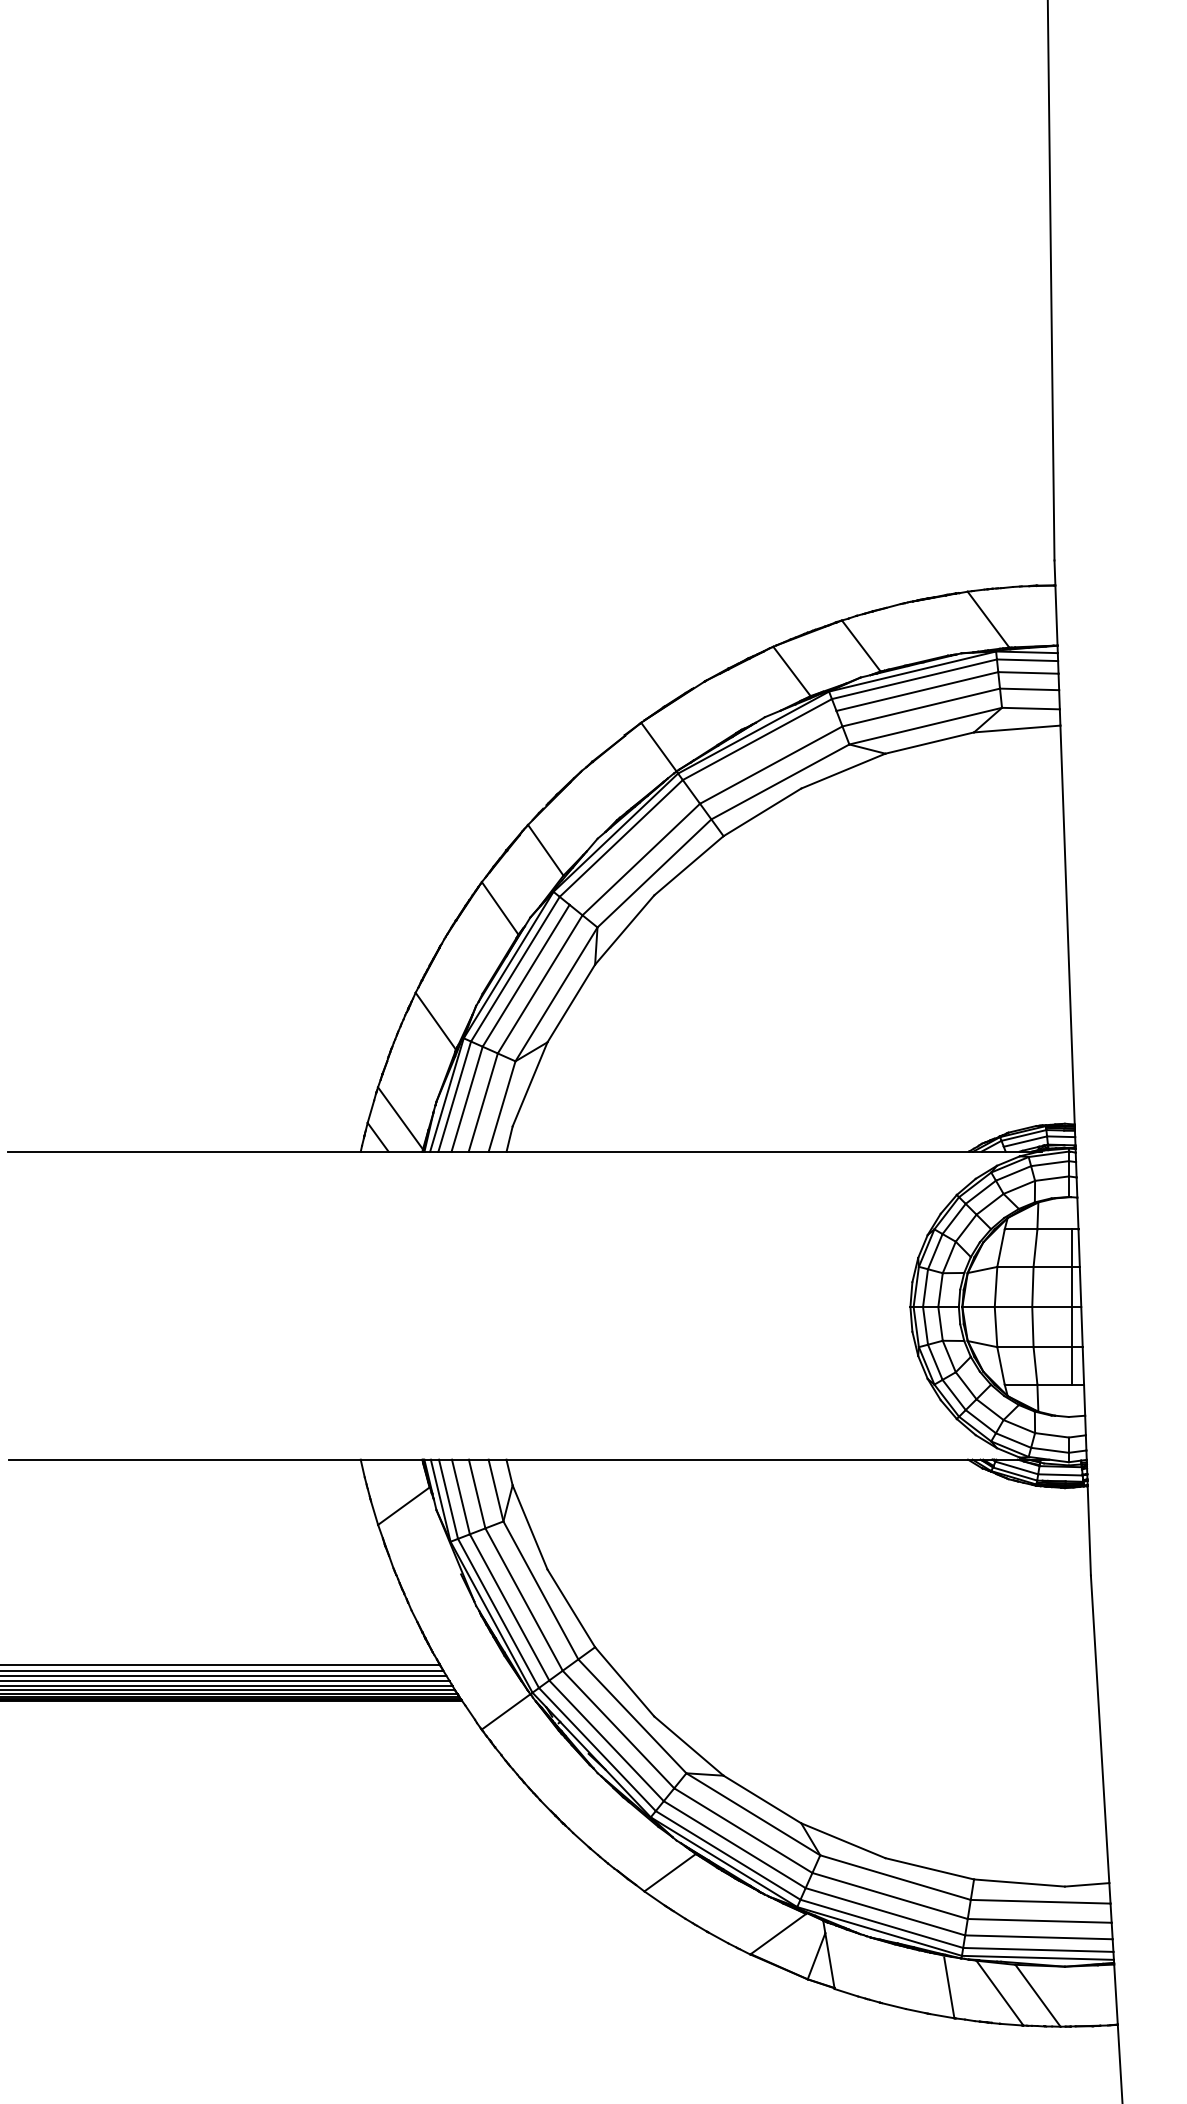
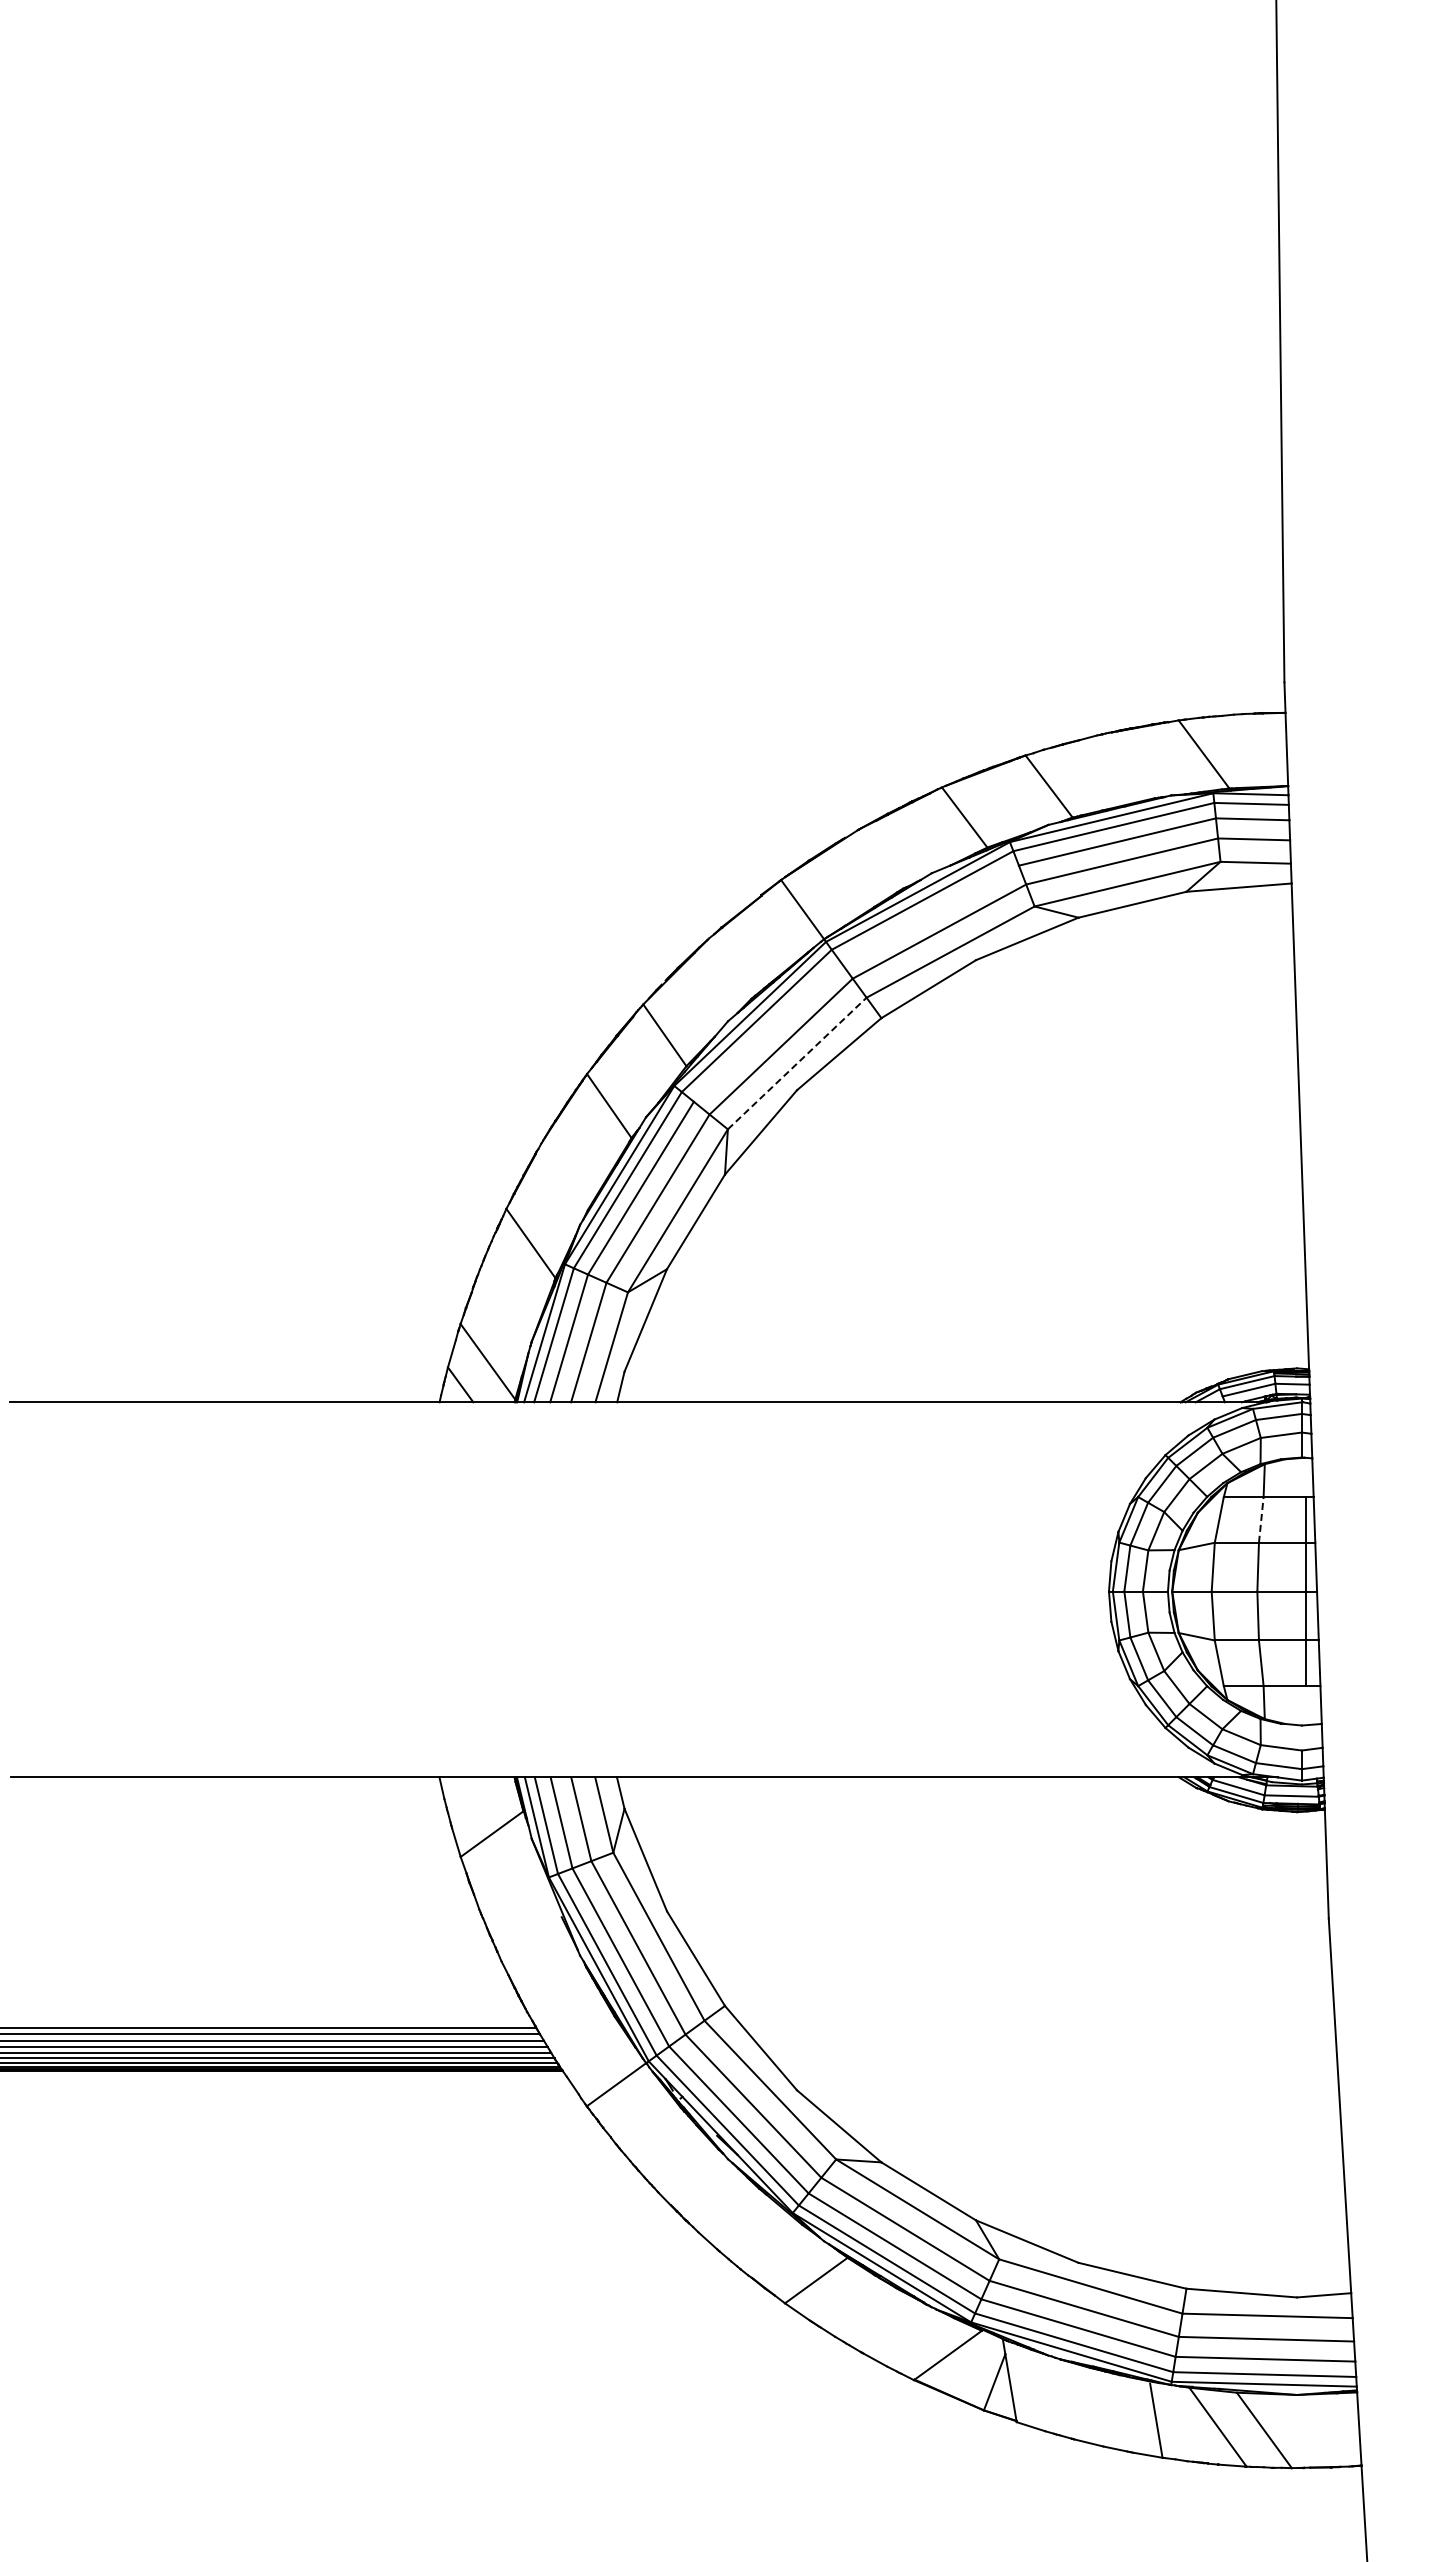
line: (654, 873) -> (797, 1063), solid -> dashed
line: (1035, 1247) -> (1261, 1519), solid -> dashed

